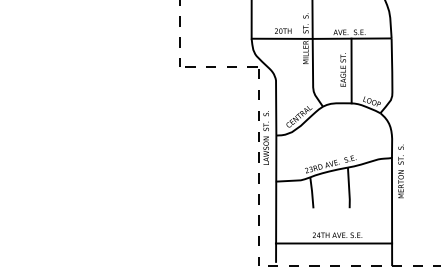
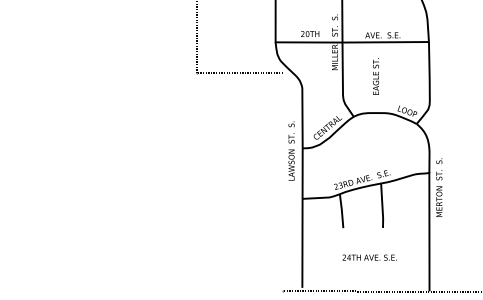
line: (351, 70) -> (385, 77), removed
line: (258, 166) -> (283, 182), removed
line: (333, 243) -> (365, 266), removed

